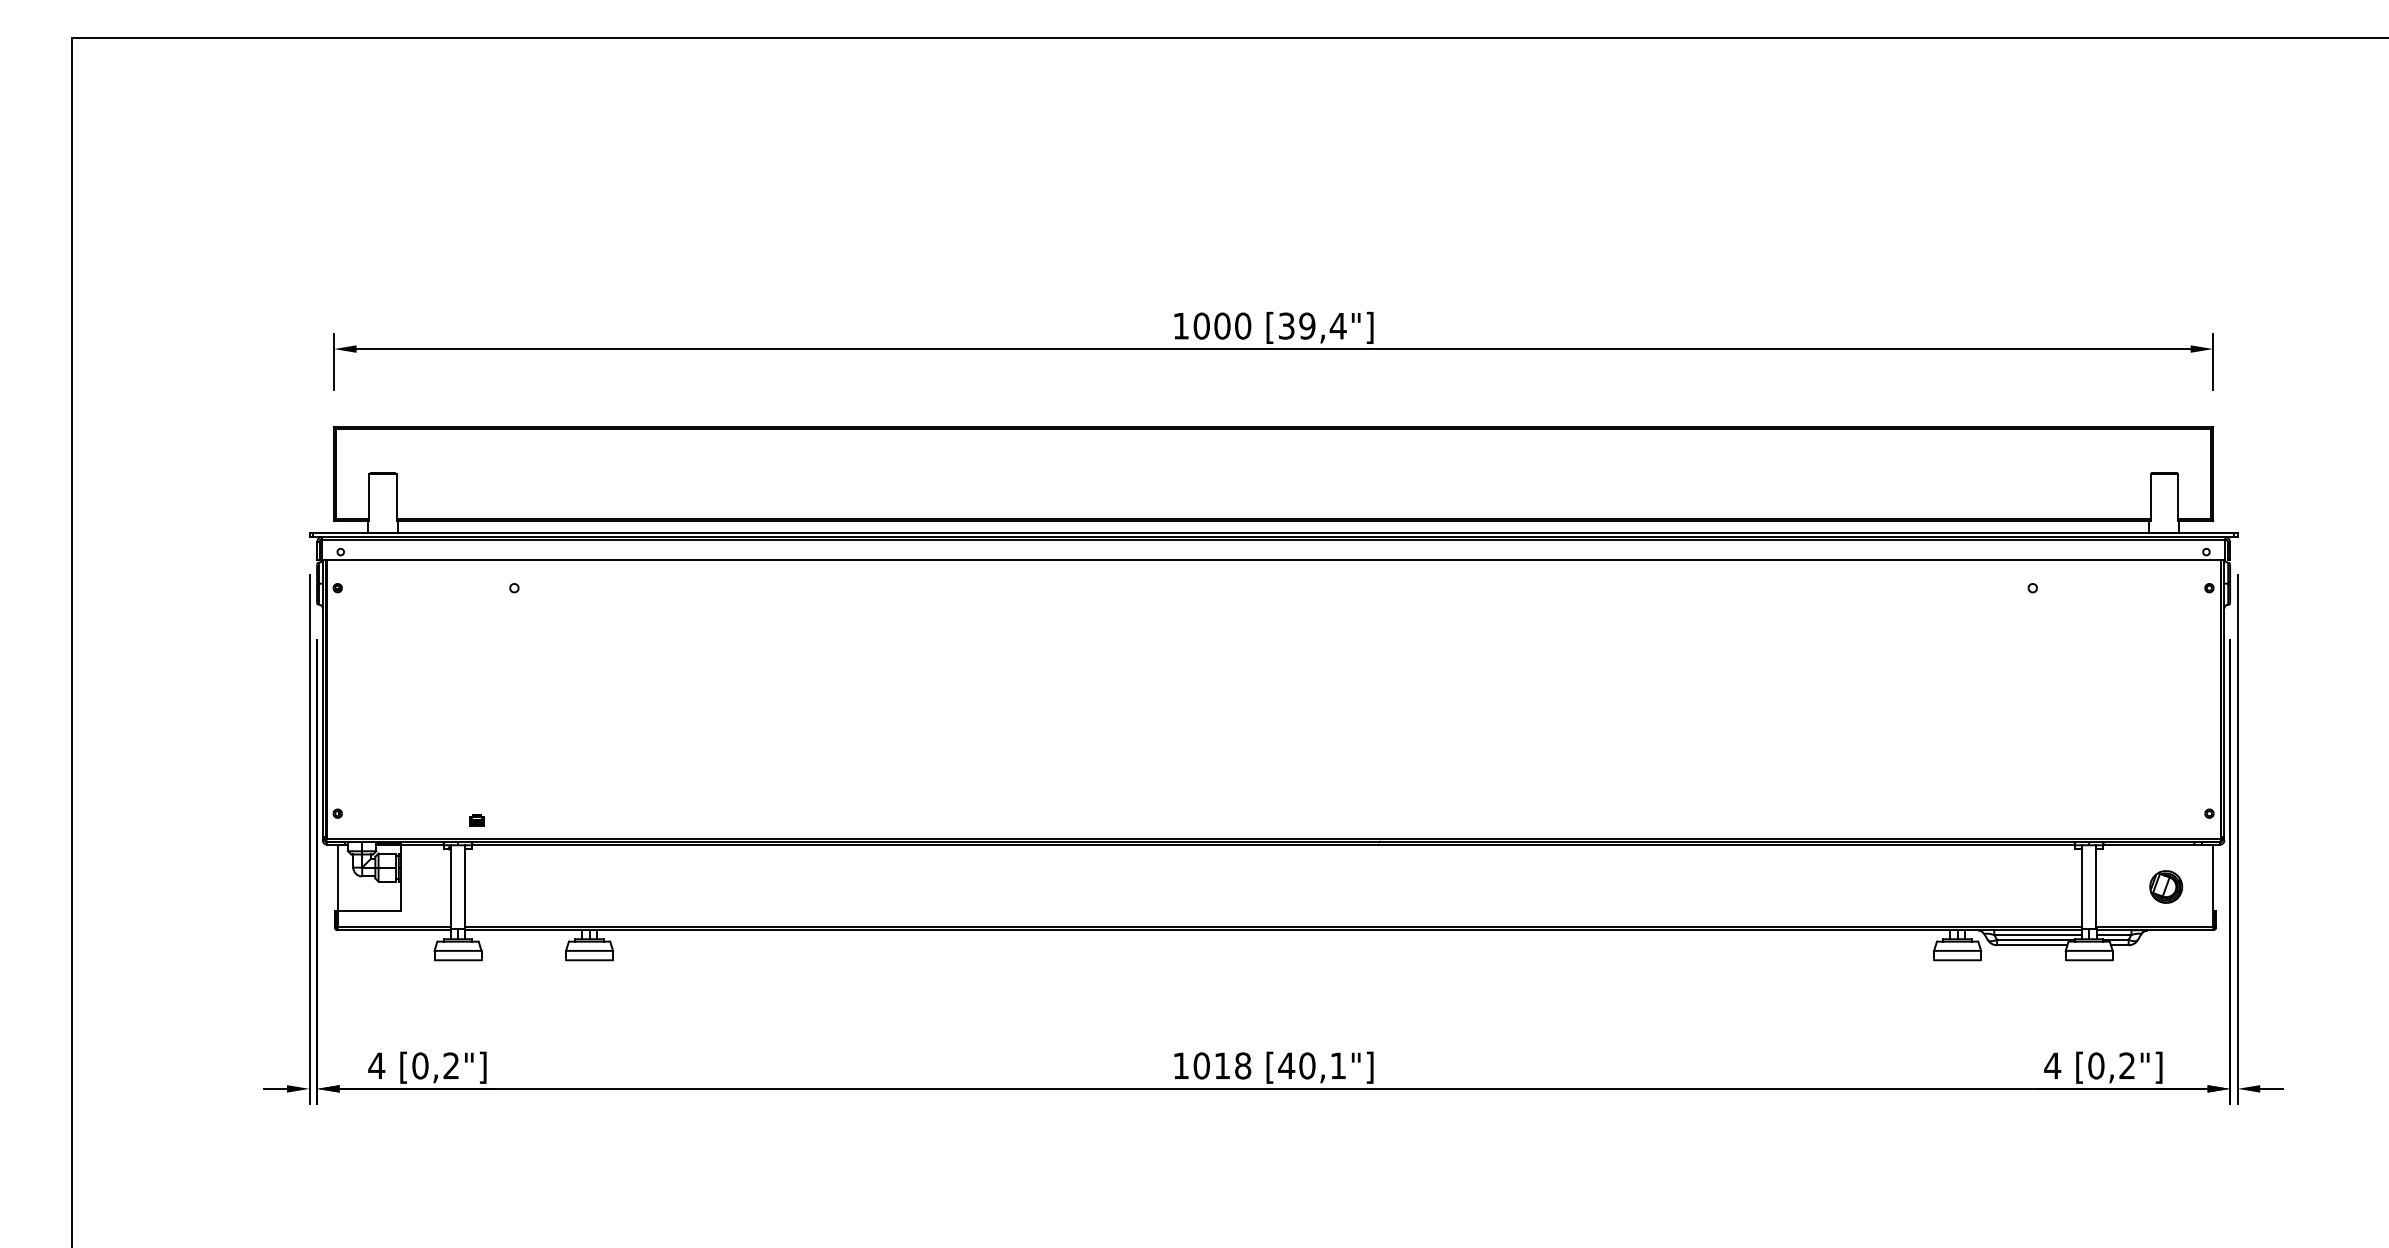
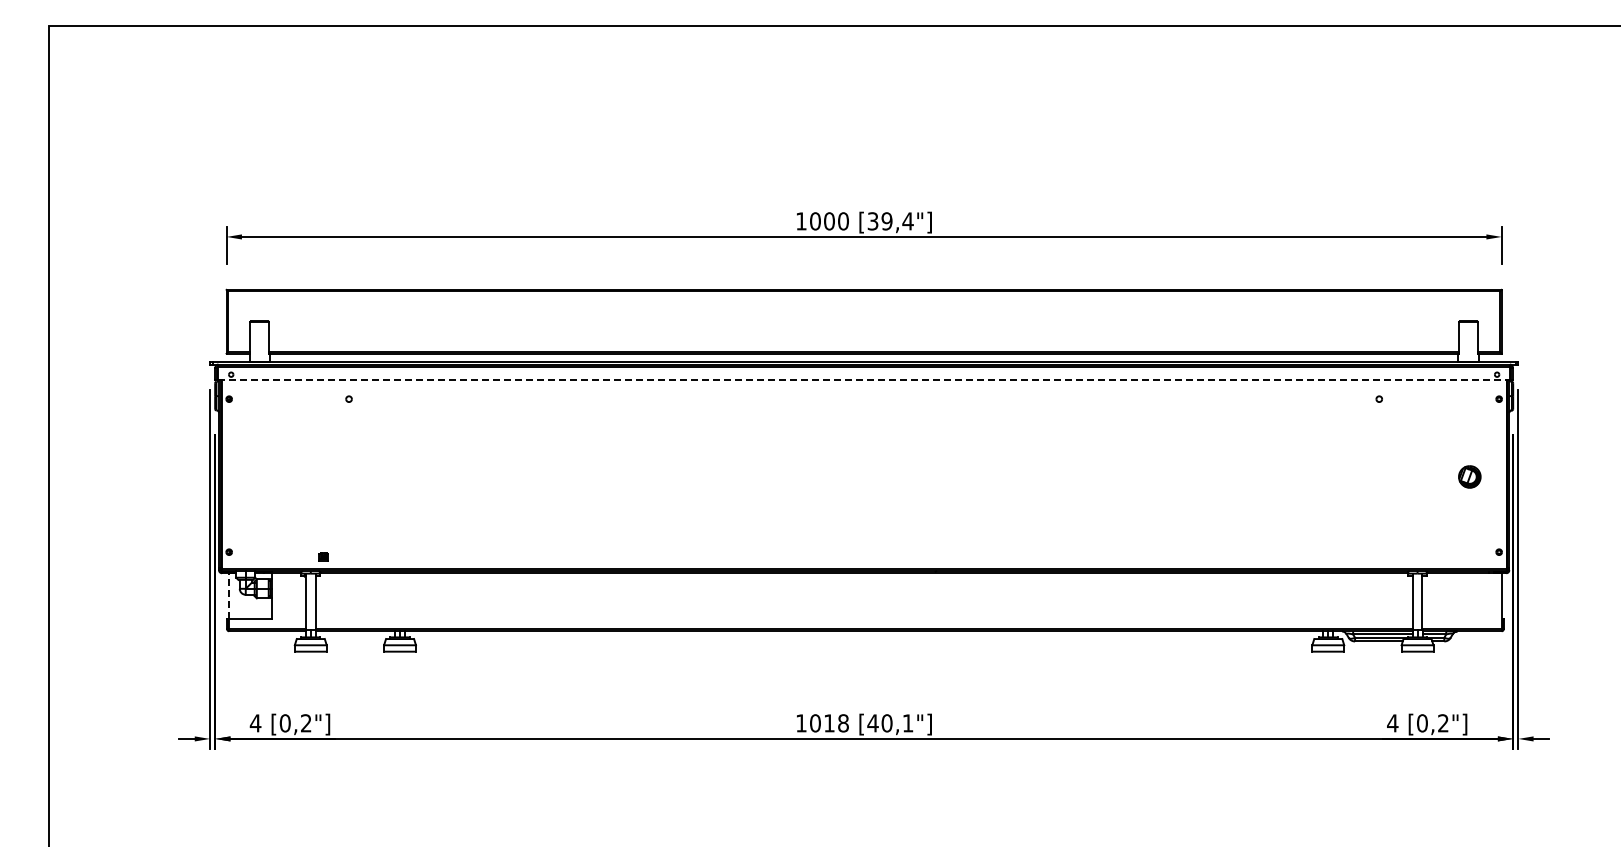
line: (1274, 559) -> (864, 379), solid -> dashed
line: (338, 877) -> (229, 595), solid -> dashed
part: (2165, 886) -> (1469, 476), moved

